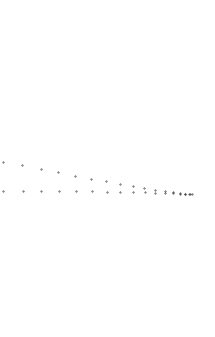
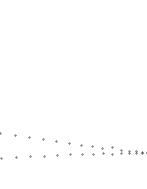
part: (133, 189) -> (112, 151), size x1.6

